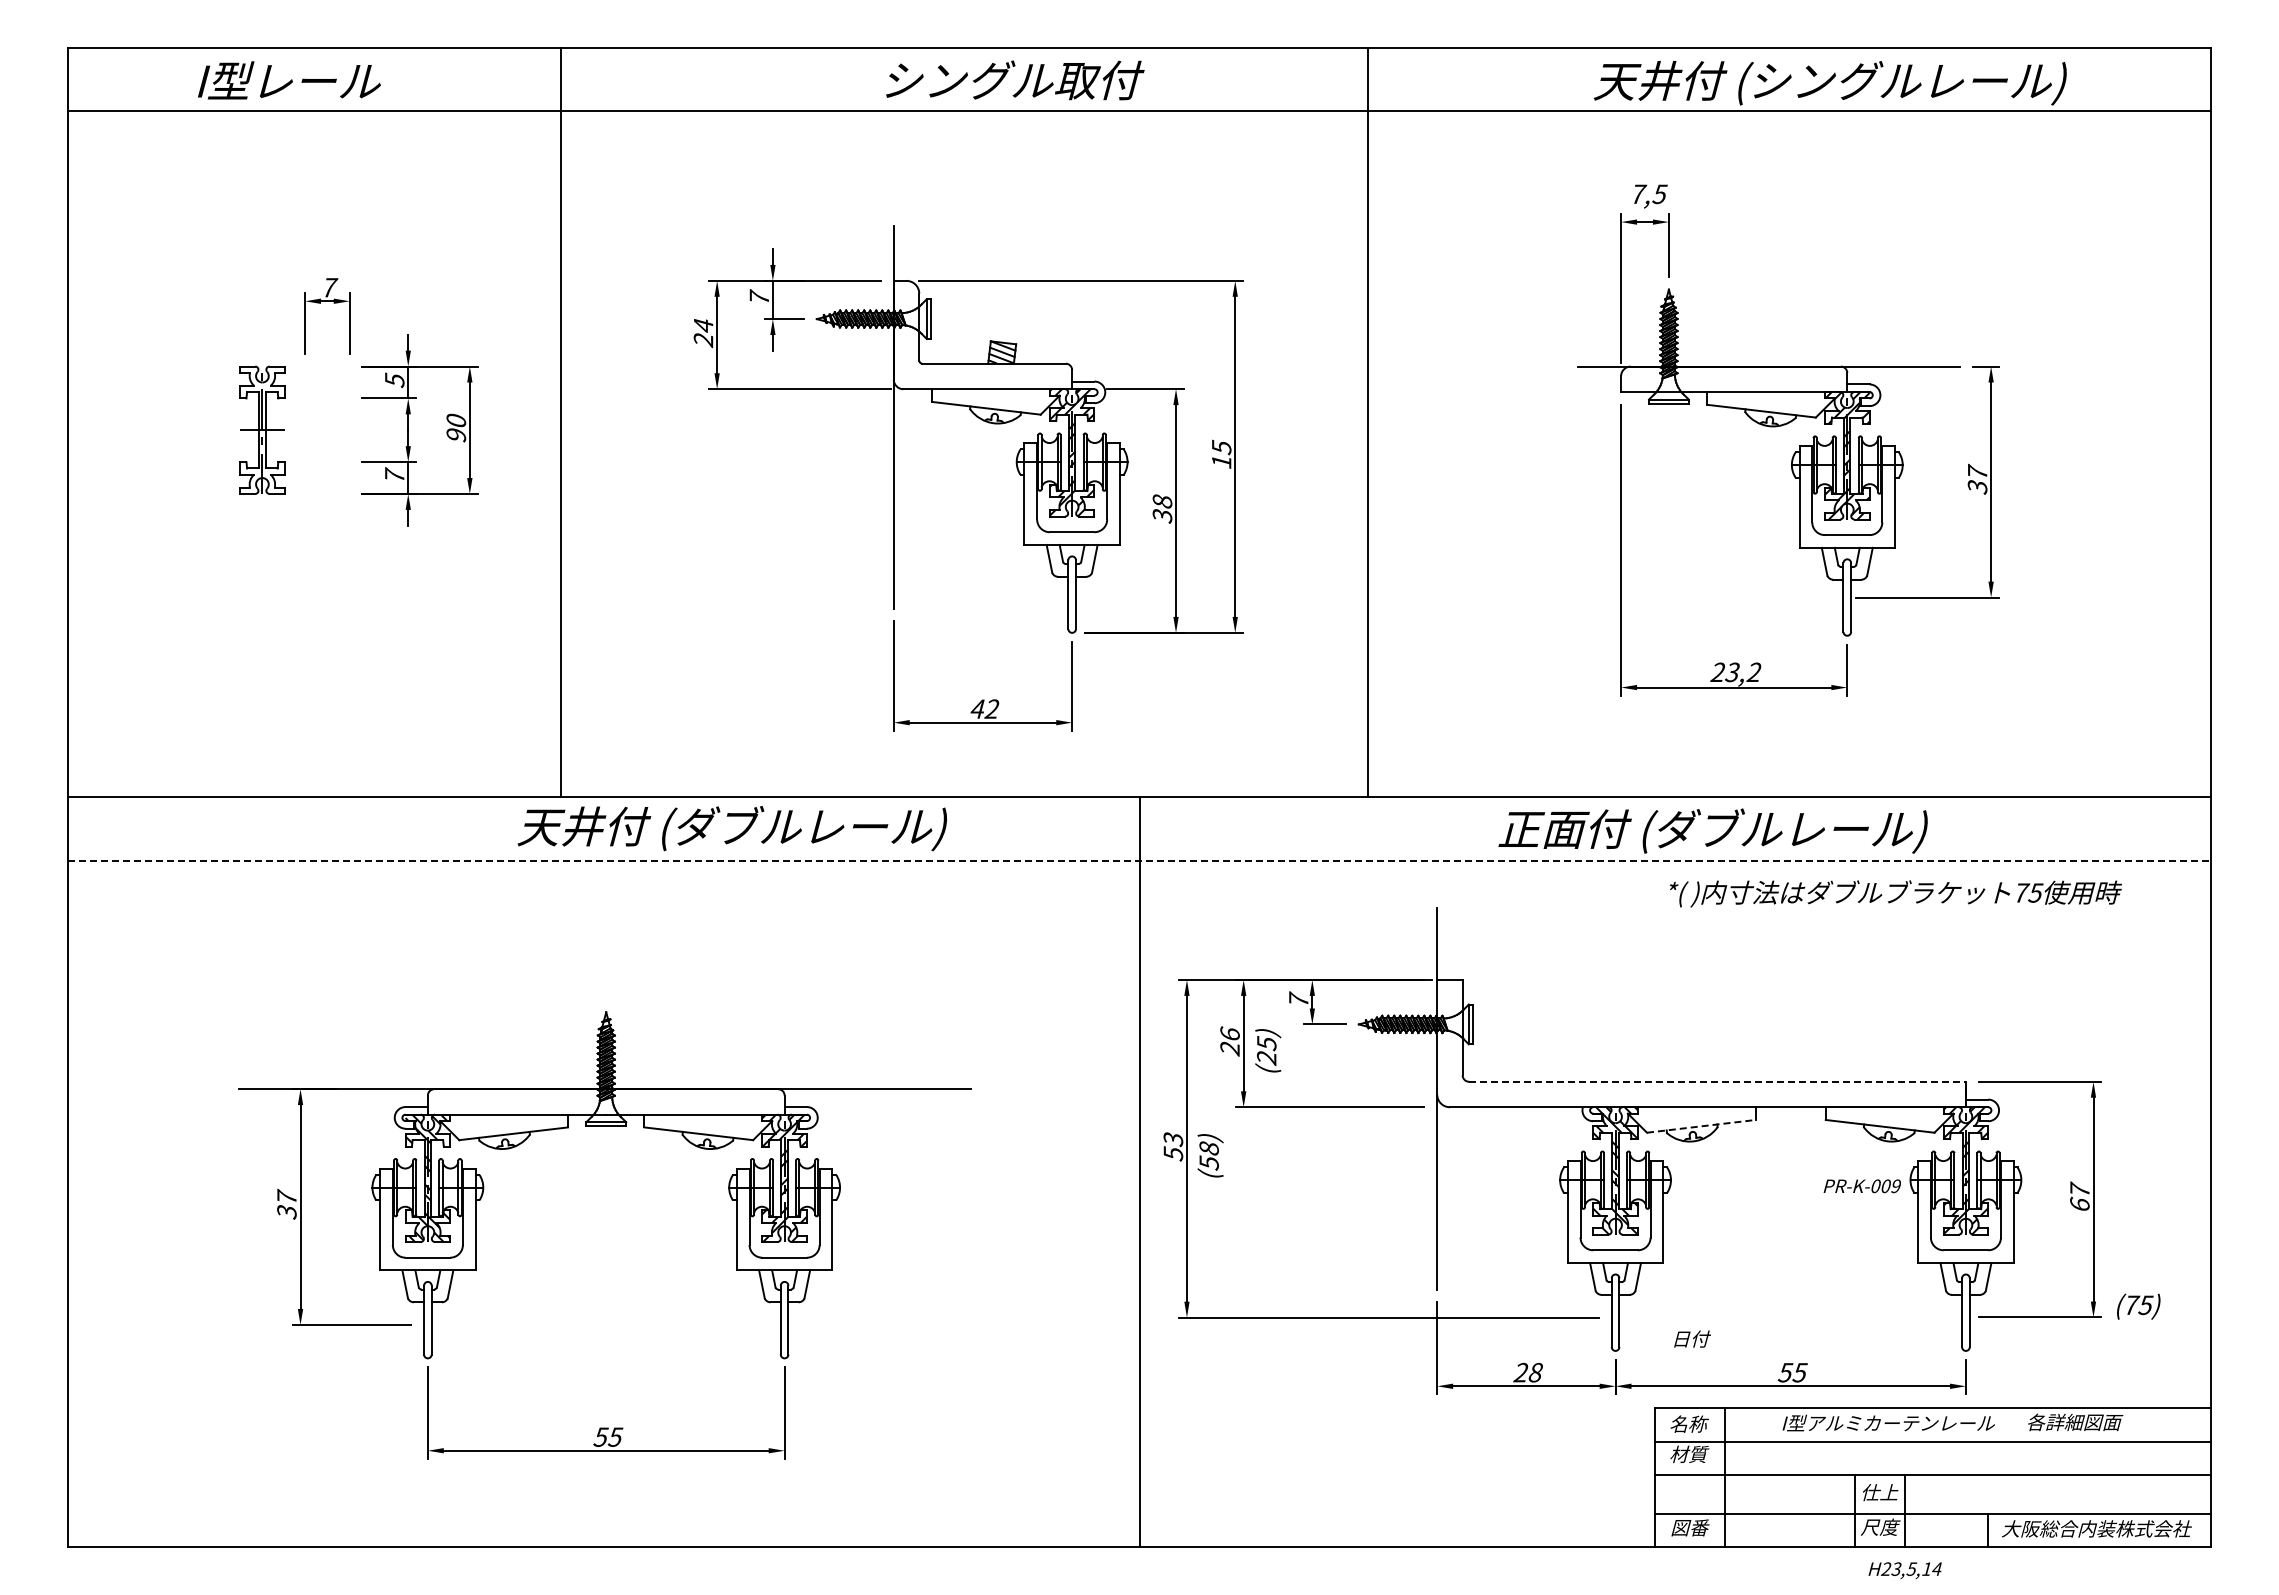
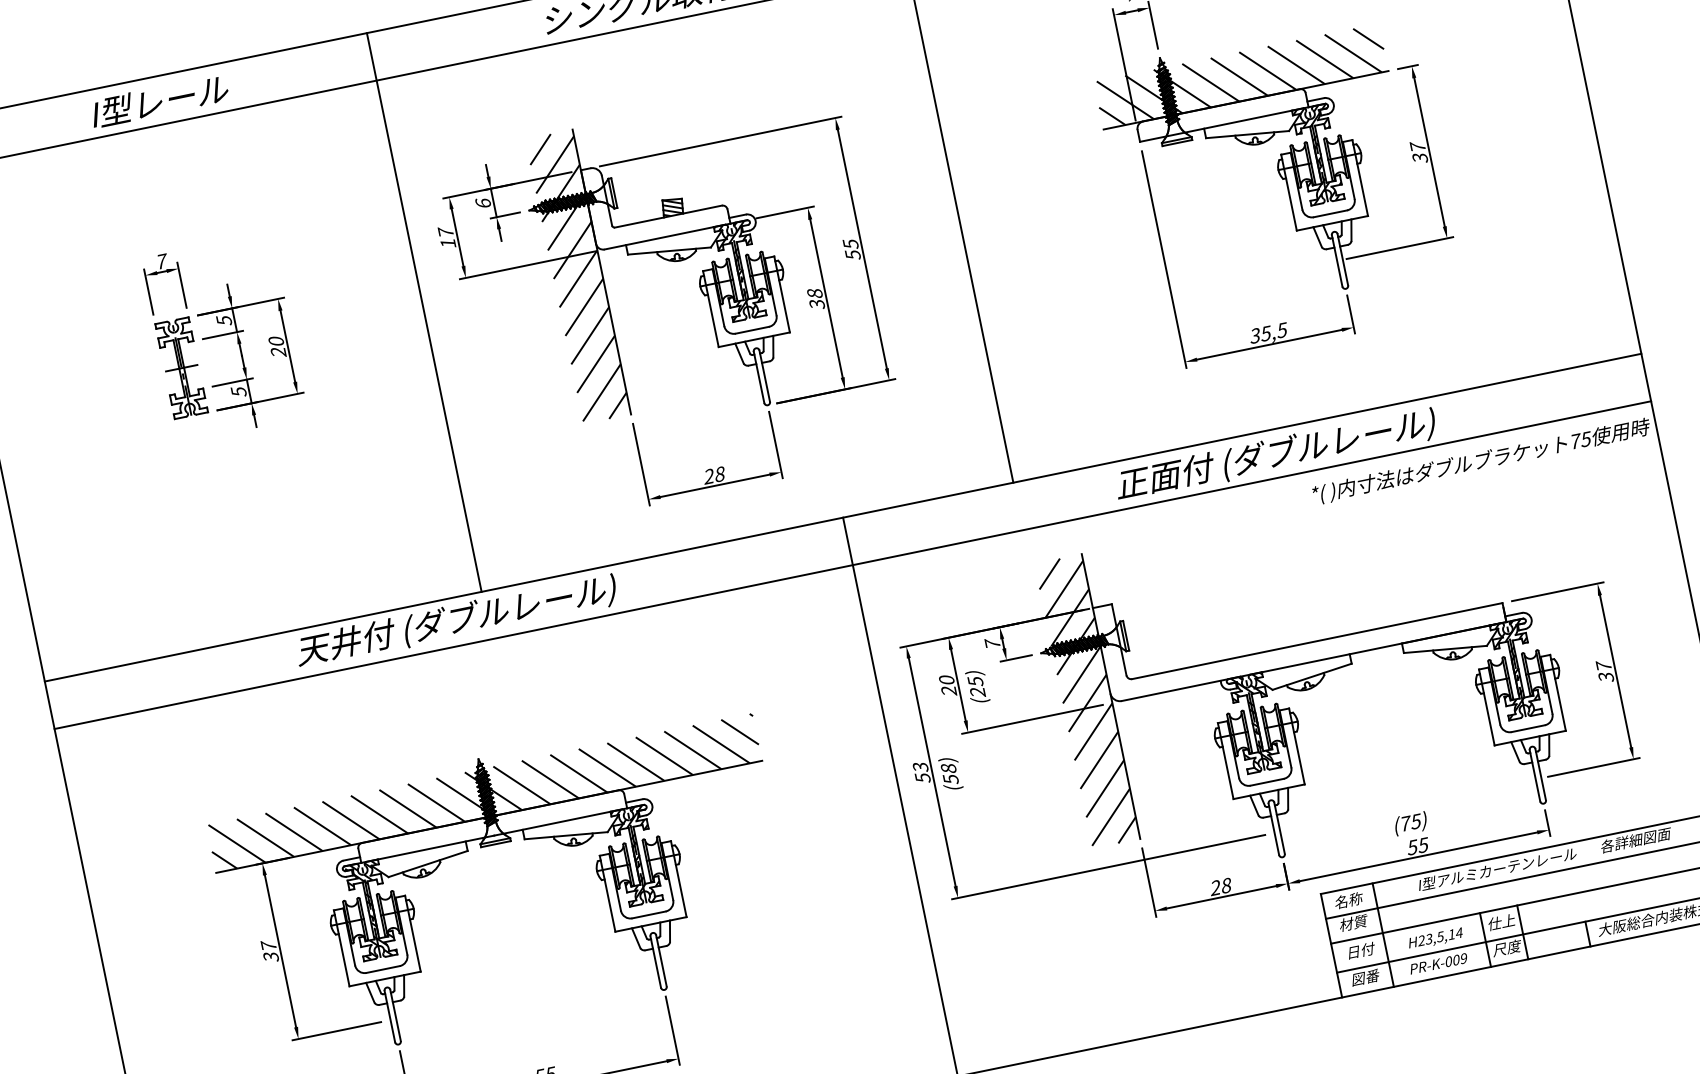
text: (289, 80) -> (159, 101), moved
text: (759, 296) -> (483, 202), 7 -> 6
text: (703, 332) -> (447, 237), 24 -> 17
hatch: (1768, 334) -> (1241, 76), added
hatch: (861, 417) -> (577, 276), added
line: (561, 422) -> (424, 312), moved
part: (262, 429) -> (181, 367), moved
text: (456, 435) -> (278, 352), 90 -> 20
text: (1221, 461) -> (852, 254), 15 -> 55
text: (394, 475) -> (238, 391), 7 -> 5
text: (1736, 672) -> (1268, 333), 23,2 -> 35,5
text: (984, 708) -> (713, 475), 42 -> 28
text: (731, 828) -> (455, 621), moved
line: (1139, 861) -> (852, 565), dashed -> solid
text: (1895, 893) -> (1481, 461), moved
text: (1229, 1033) -> (946, 679), 26 -> 20
hatch: (604, 1057) -> (484, 793), added
line: (1717, 1081) -> (1317, 640), dashed -> solid
hatch: (1405, 1098) -> (1087, 701), added
line: (1701, 1126) -> (1312, 676), dashed -> solid
text: (1861, 1186) -> (1438, 964), moved
text: (2079, 1204) -> (1605, 677), 67 -> 37
text: (2138, 1306) -> (1410, 823), moved
text: (1692, 1338) -> (1361, 950), moved
text: (1904, 1570) -> (1435, 939), moved

